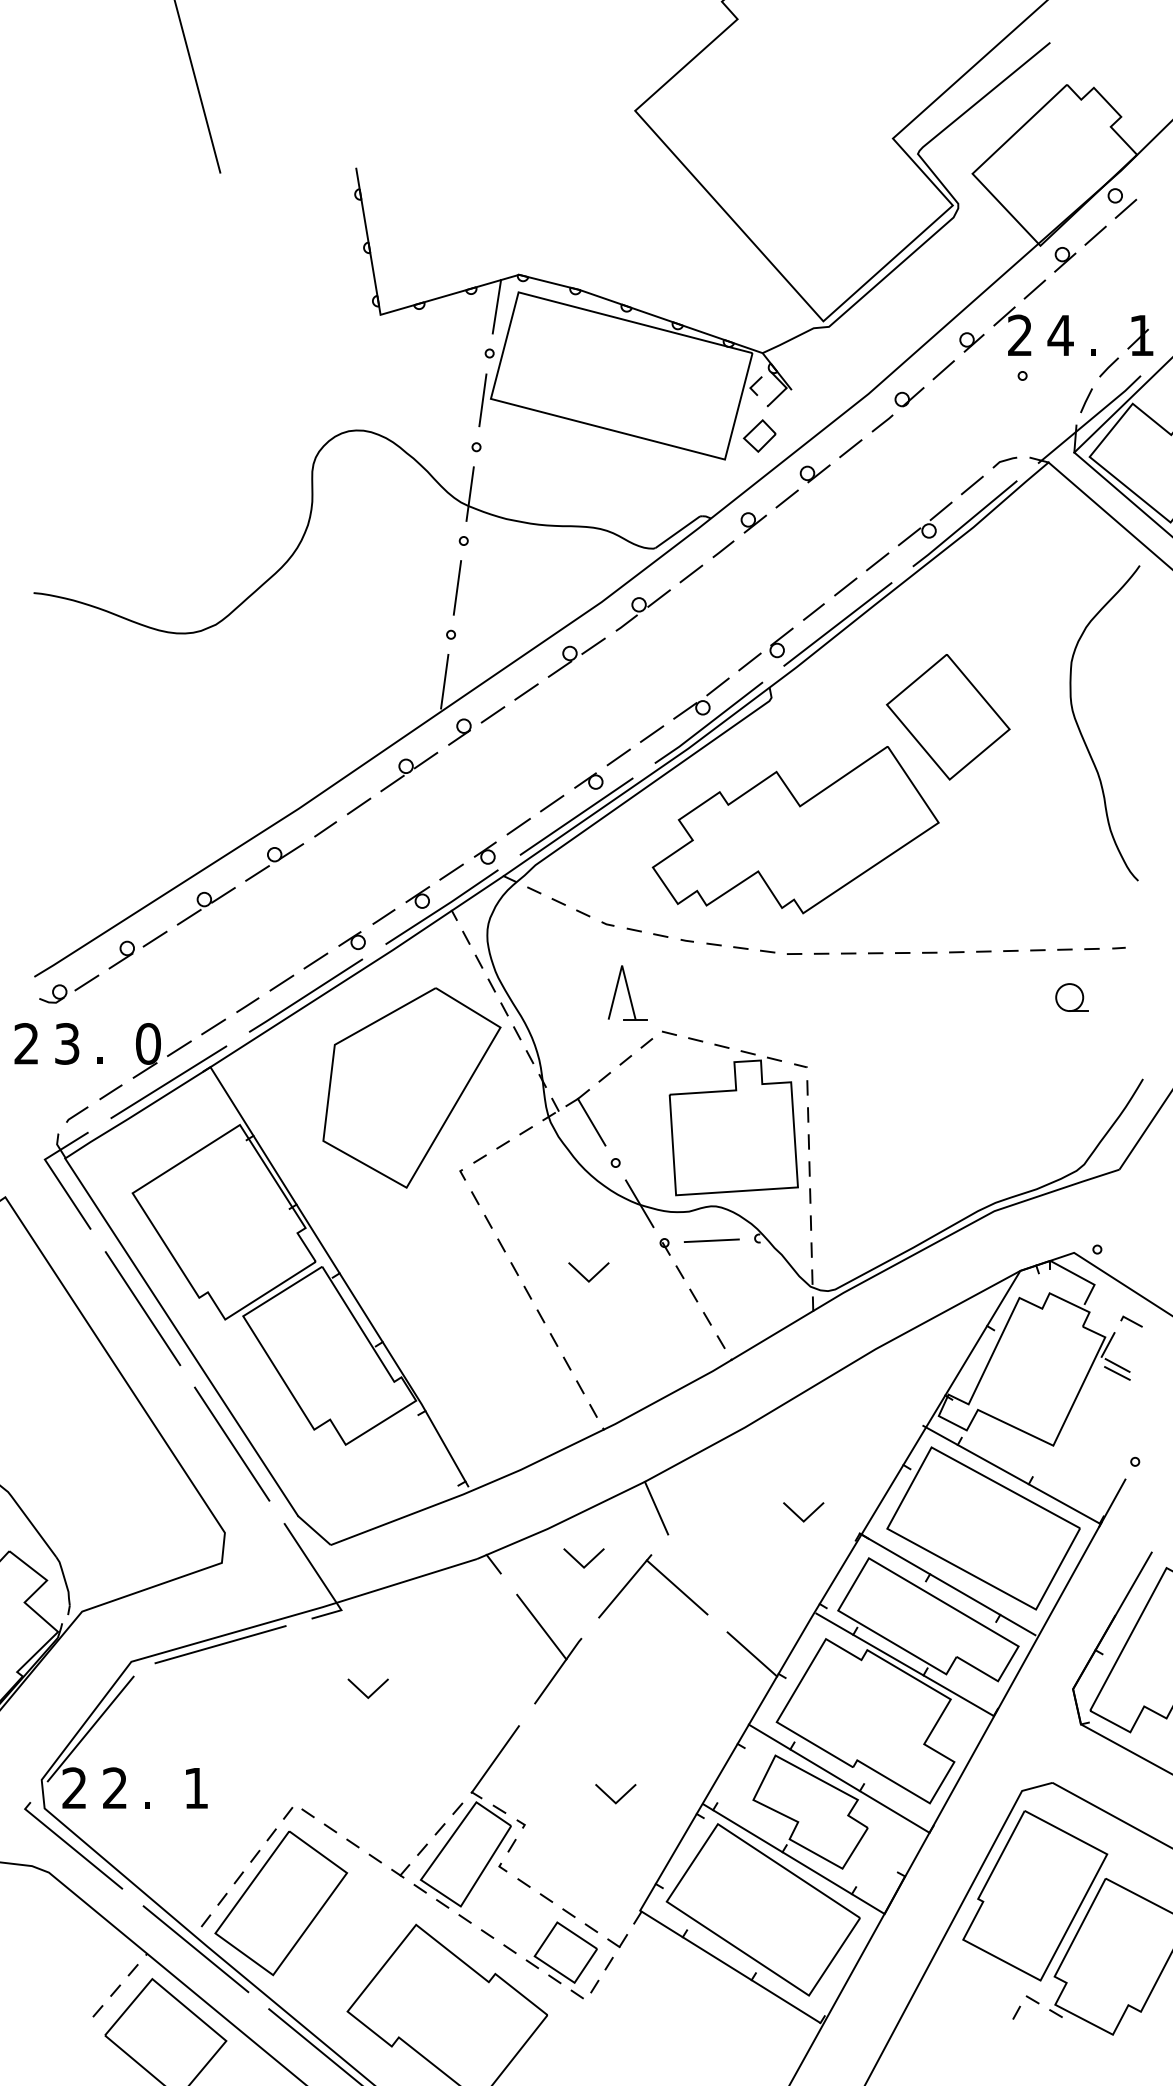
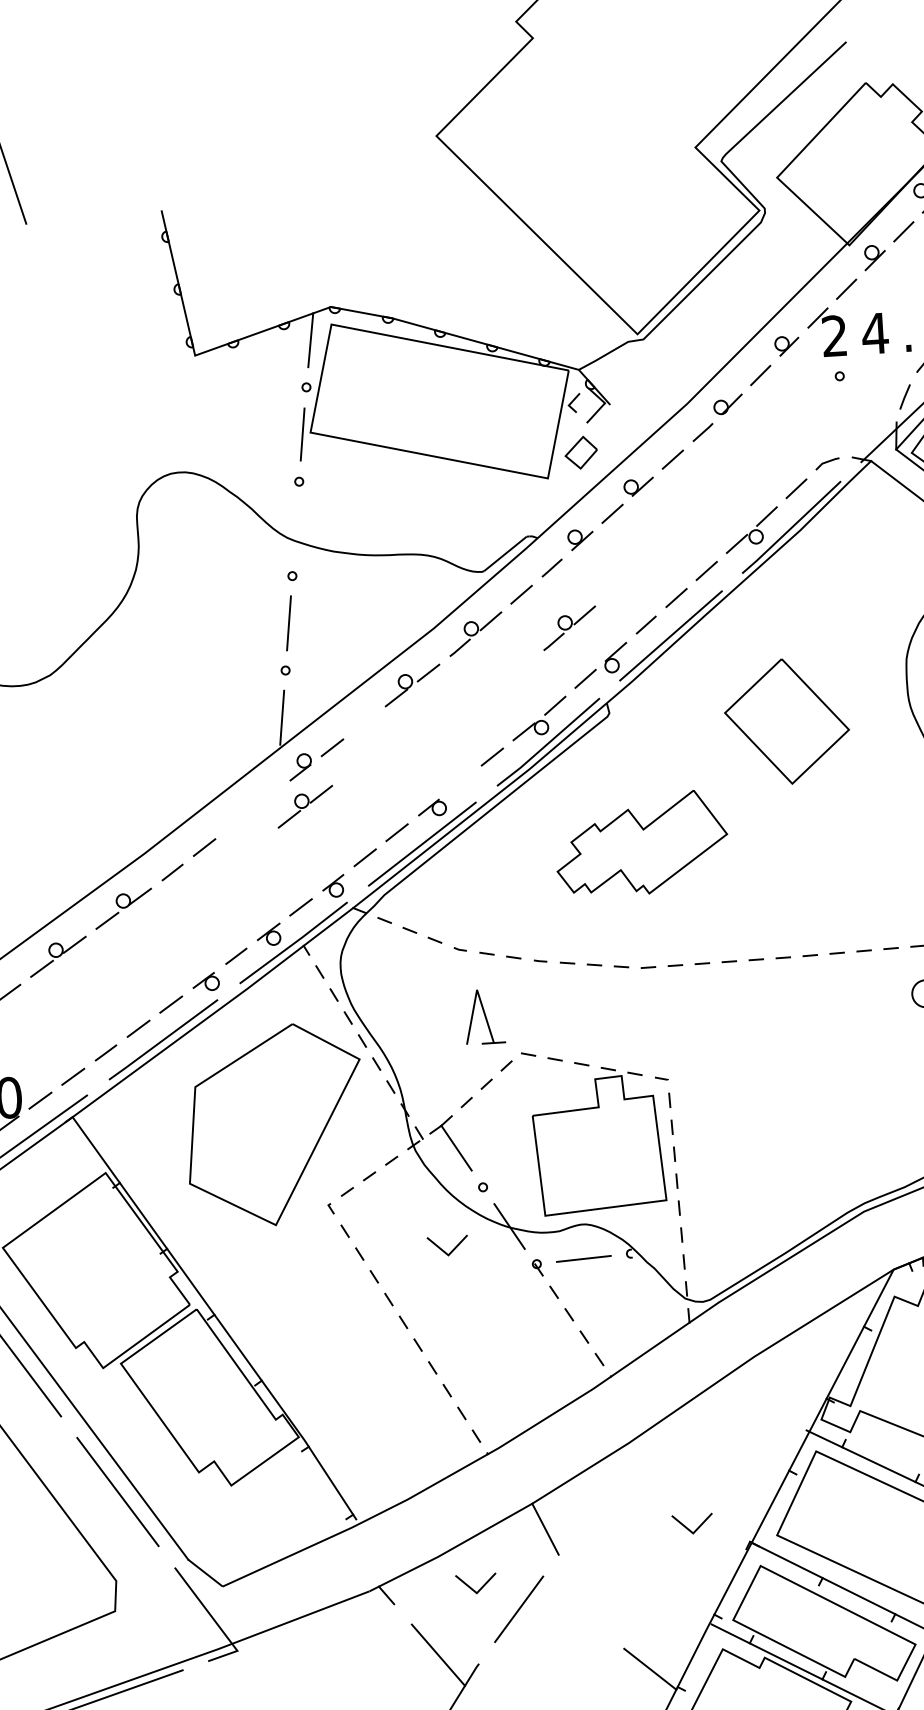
line: (469, 493) -> (295, 528), removed
part: (736, 610) -> (568, 628), added
line: (526, 691) -> (364, 722), removed
line: (618, 757) -> (460, 782), removed
part: (409, 771) -> (305, 806), moved
part: (795, 830) -> (641, 844), size x0.6
line: (584, 1276) -> (443, 1250), moved
line: (676, 1587) -> (570, 1607), removed

